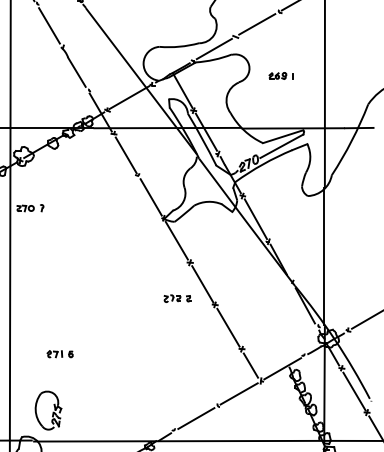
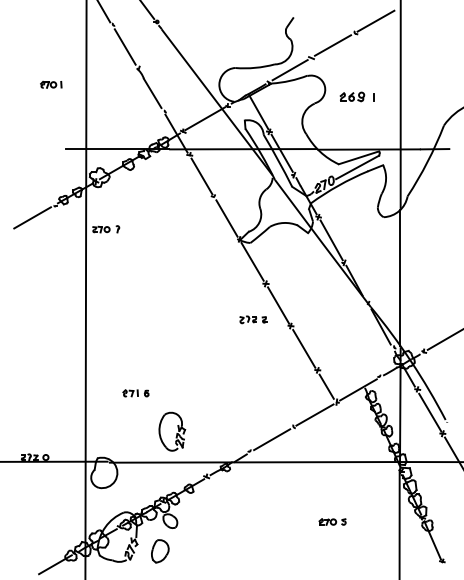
part: (280, 76) -> (356, 97), size x1.4
part: (59, 354) -> (135, 393), moved
part: (48, 410) -> (172, 431), moved

